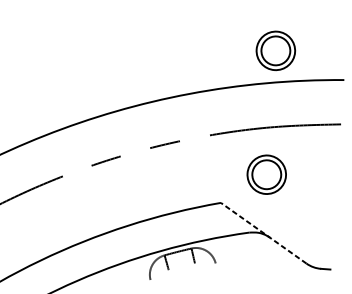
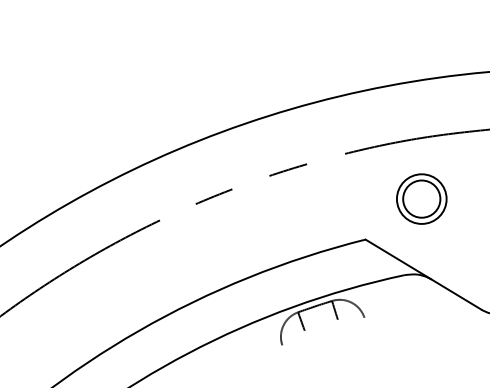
part: (275, 50) -> (421, 38), removed
line: (263, 233) -> (423, 274), dashed -> solid

